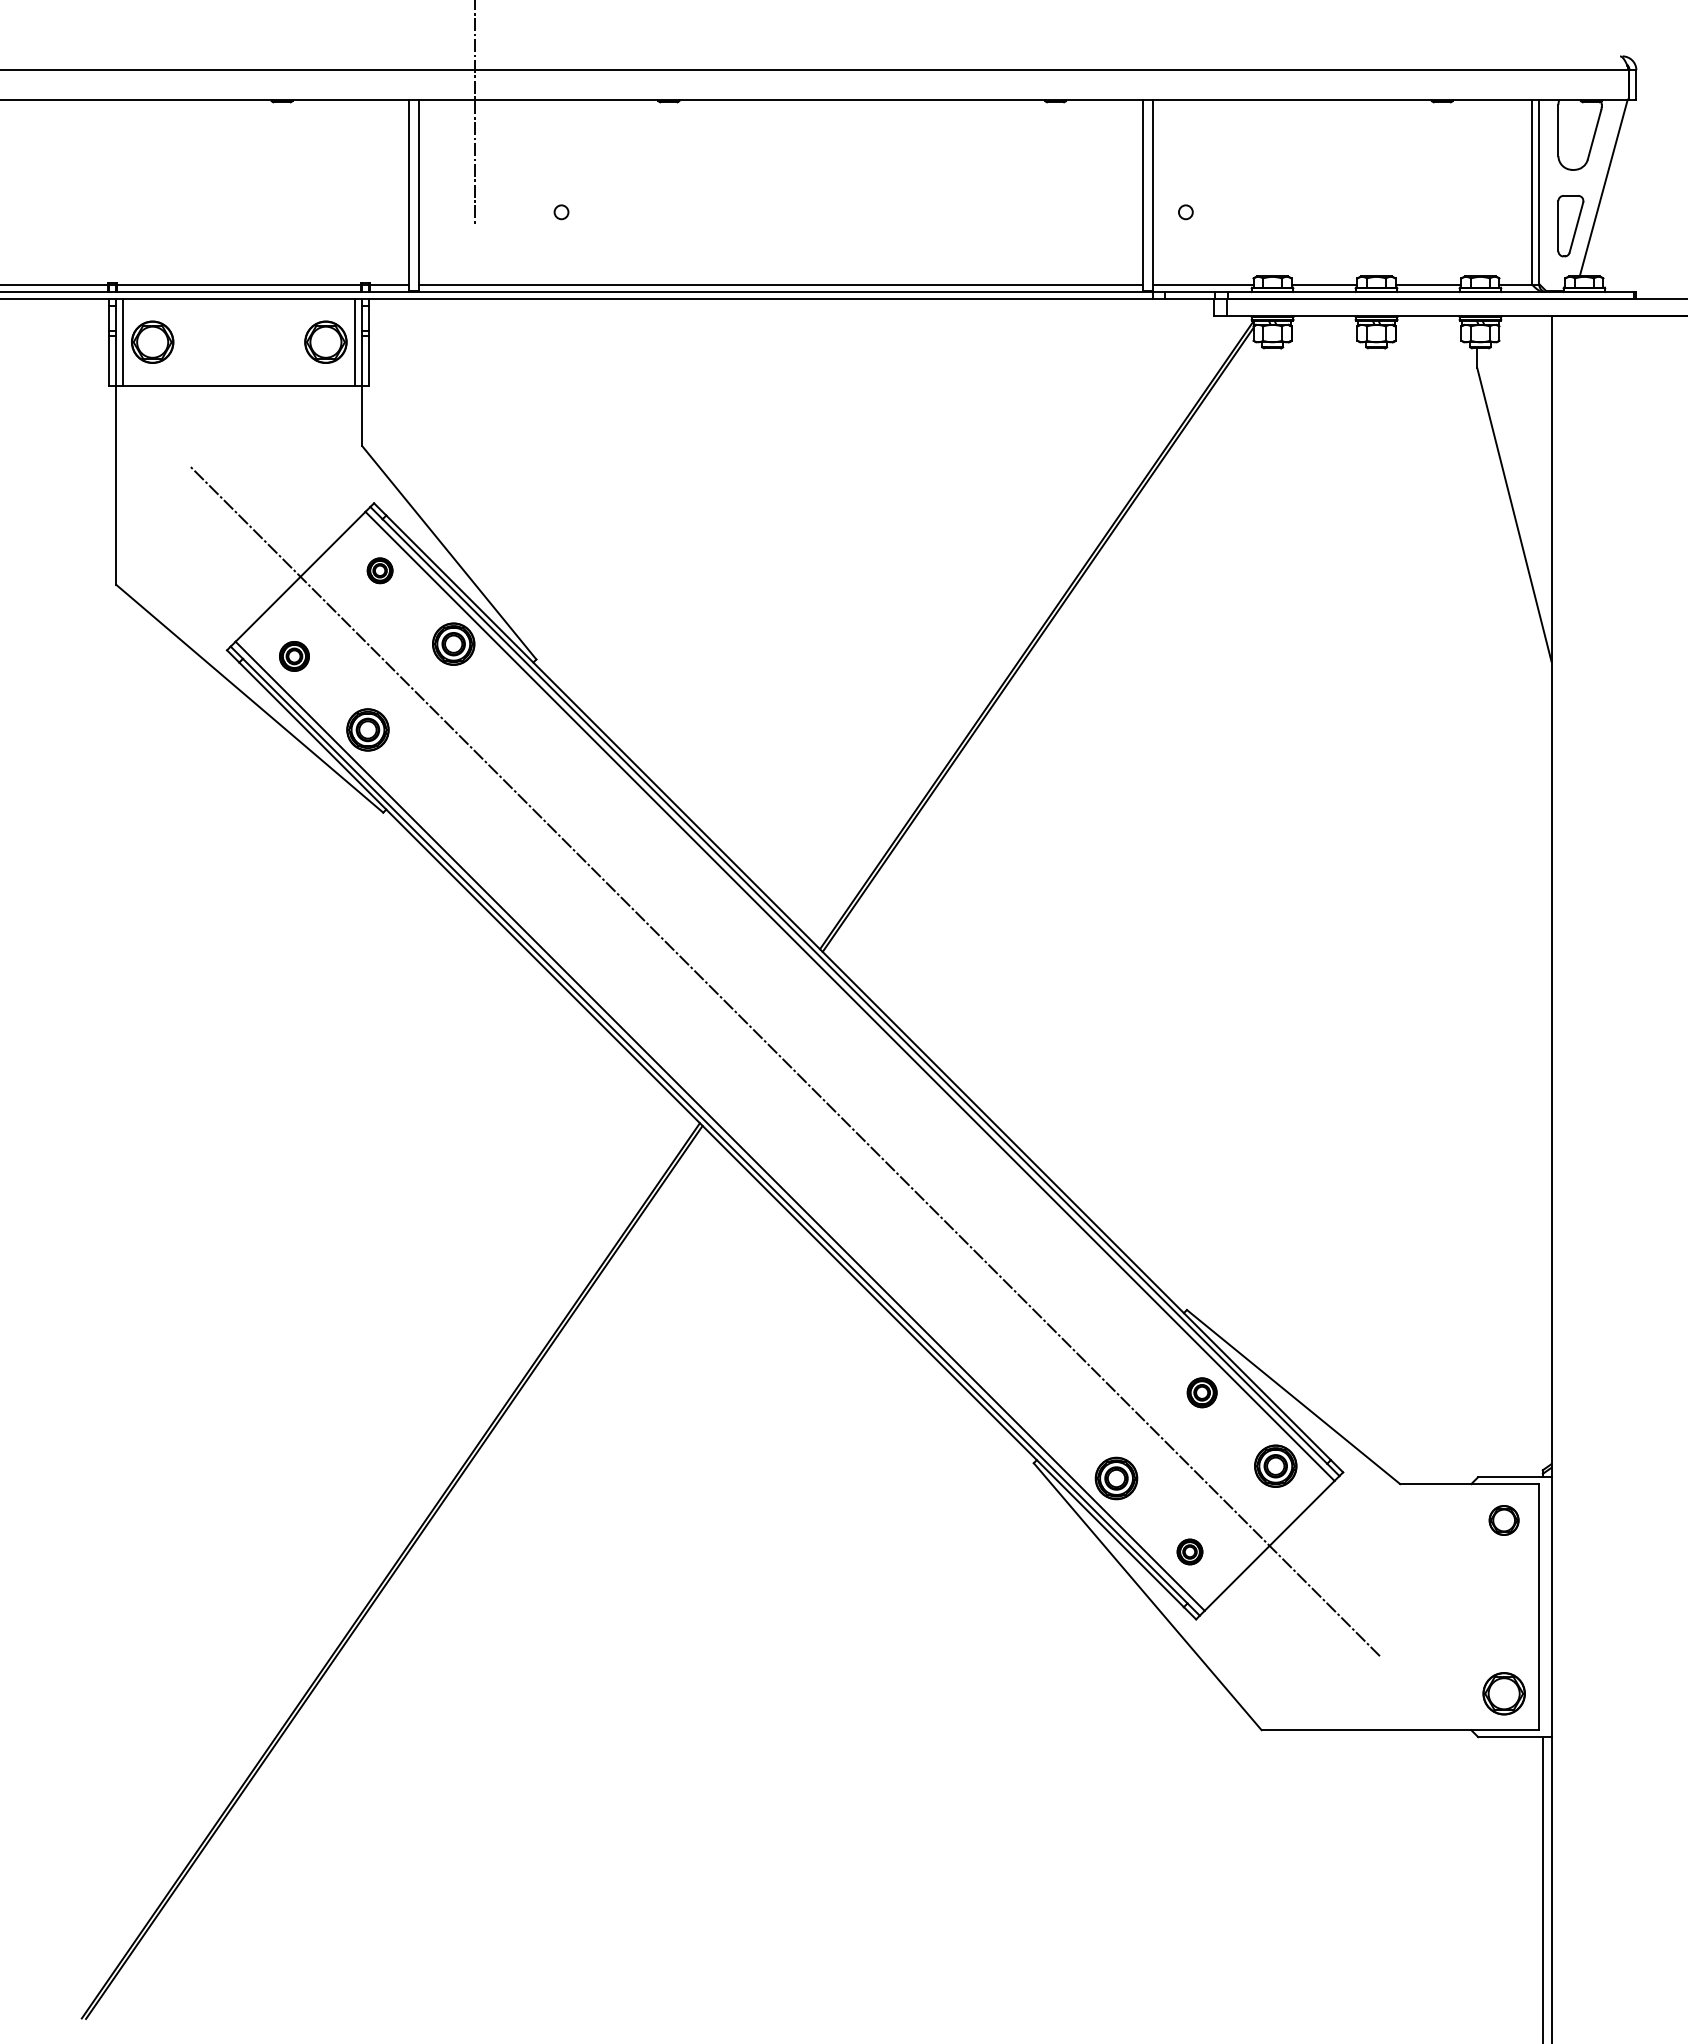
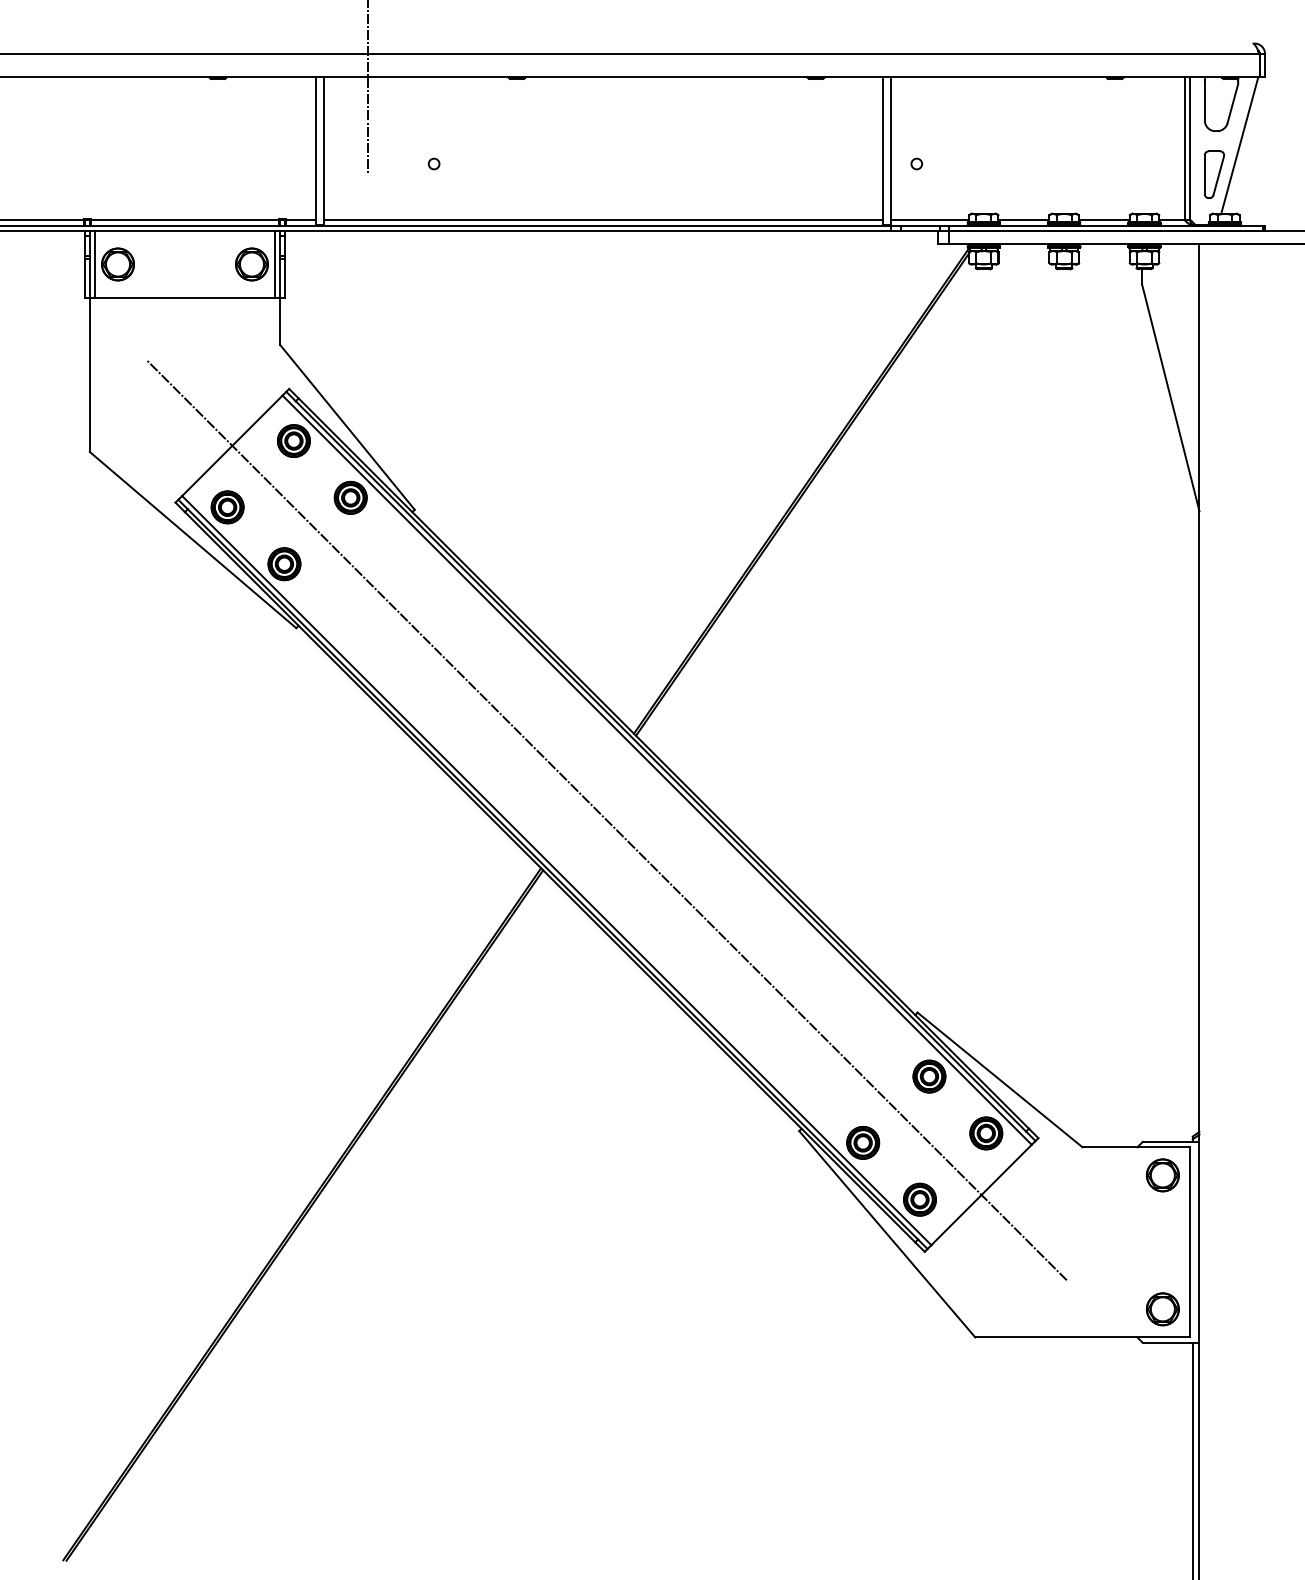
part: (379, 570) -> (293, 440), size x1.67
part: (294, 656) -> (227, 507), size x1.43
part: (1201, 1392) -> (928, 1076), size x1.43
part: (1503, 1520) -> (1162, 1175), size x1.43
part: (1189, 1551) -> (919, 1199), size x1.67

